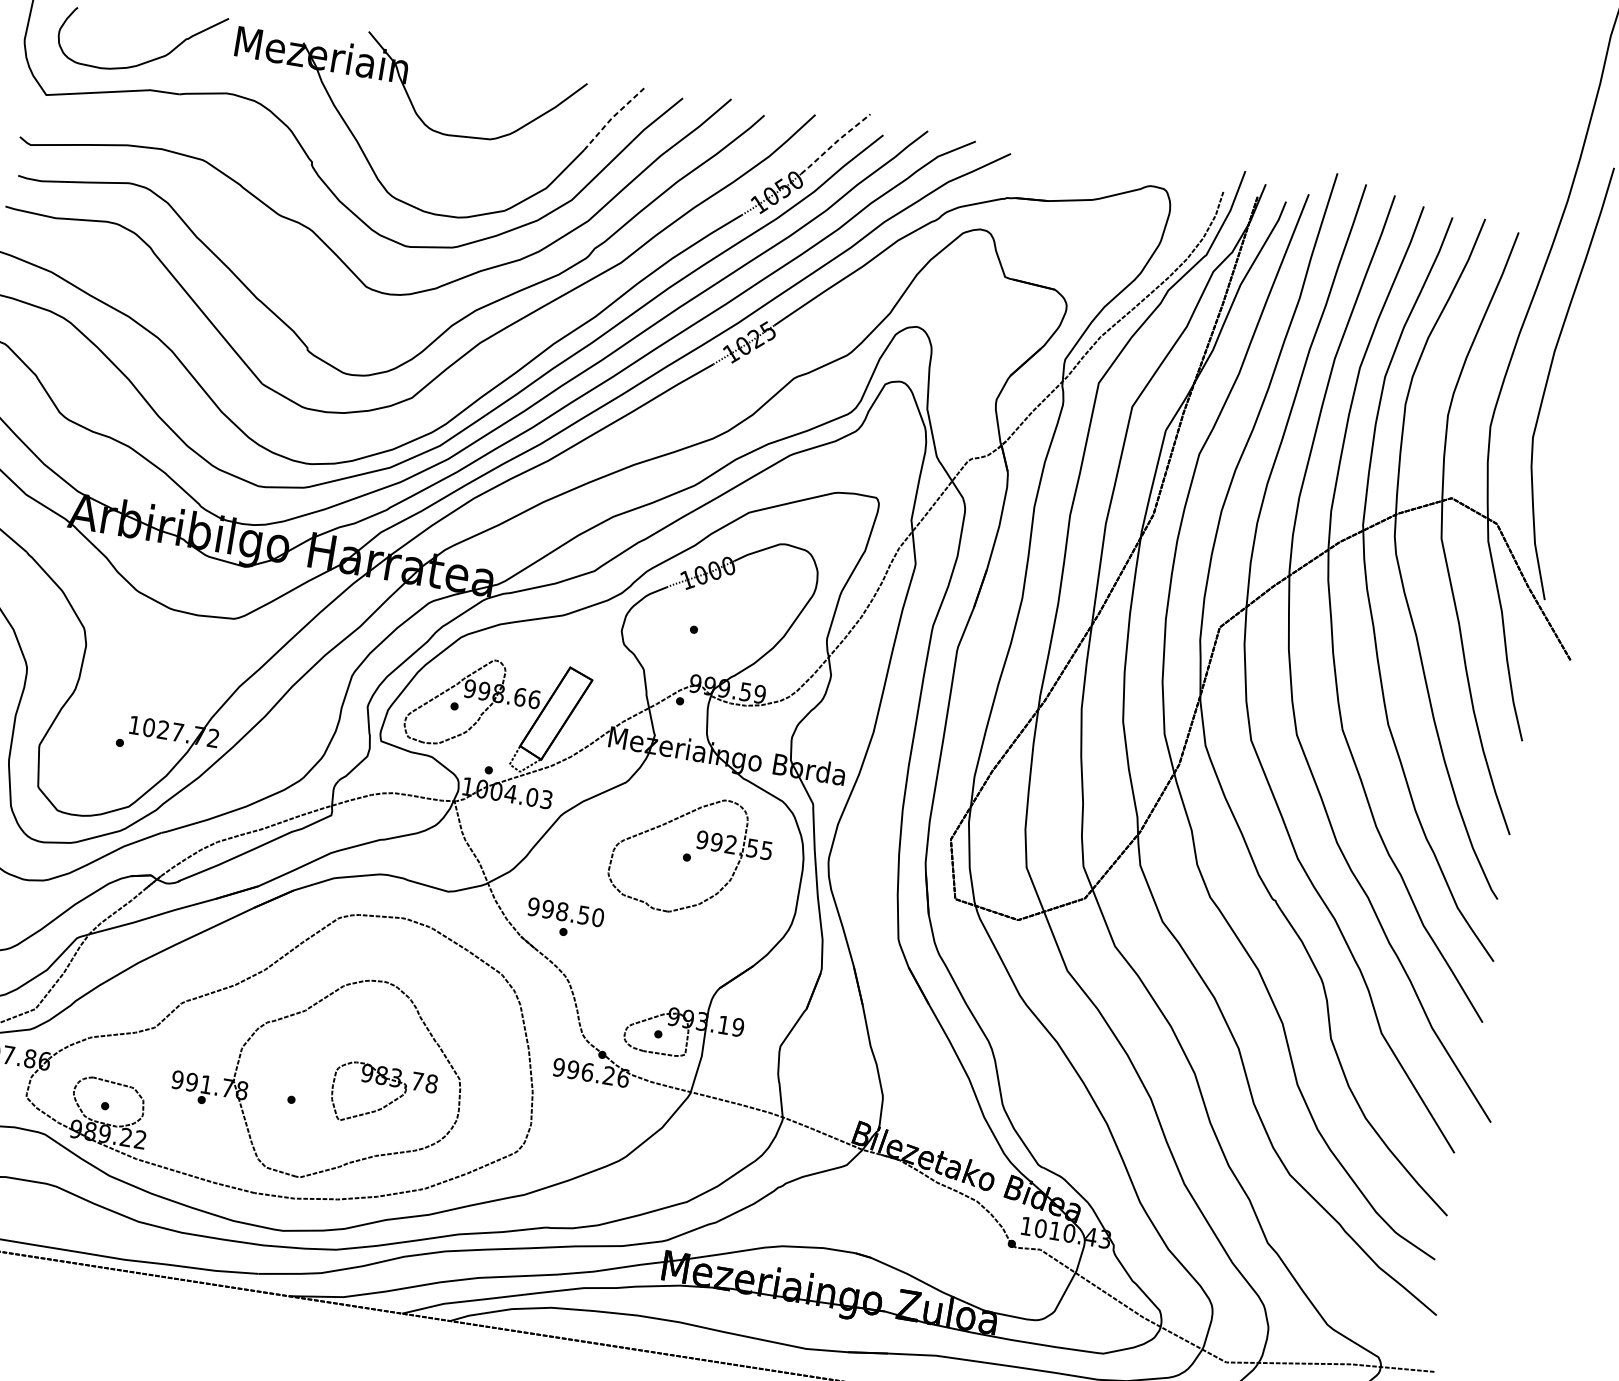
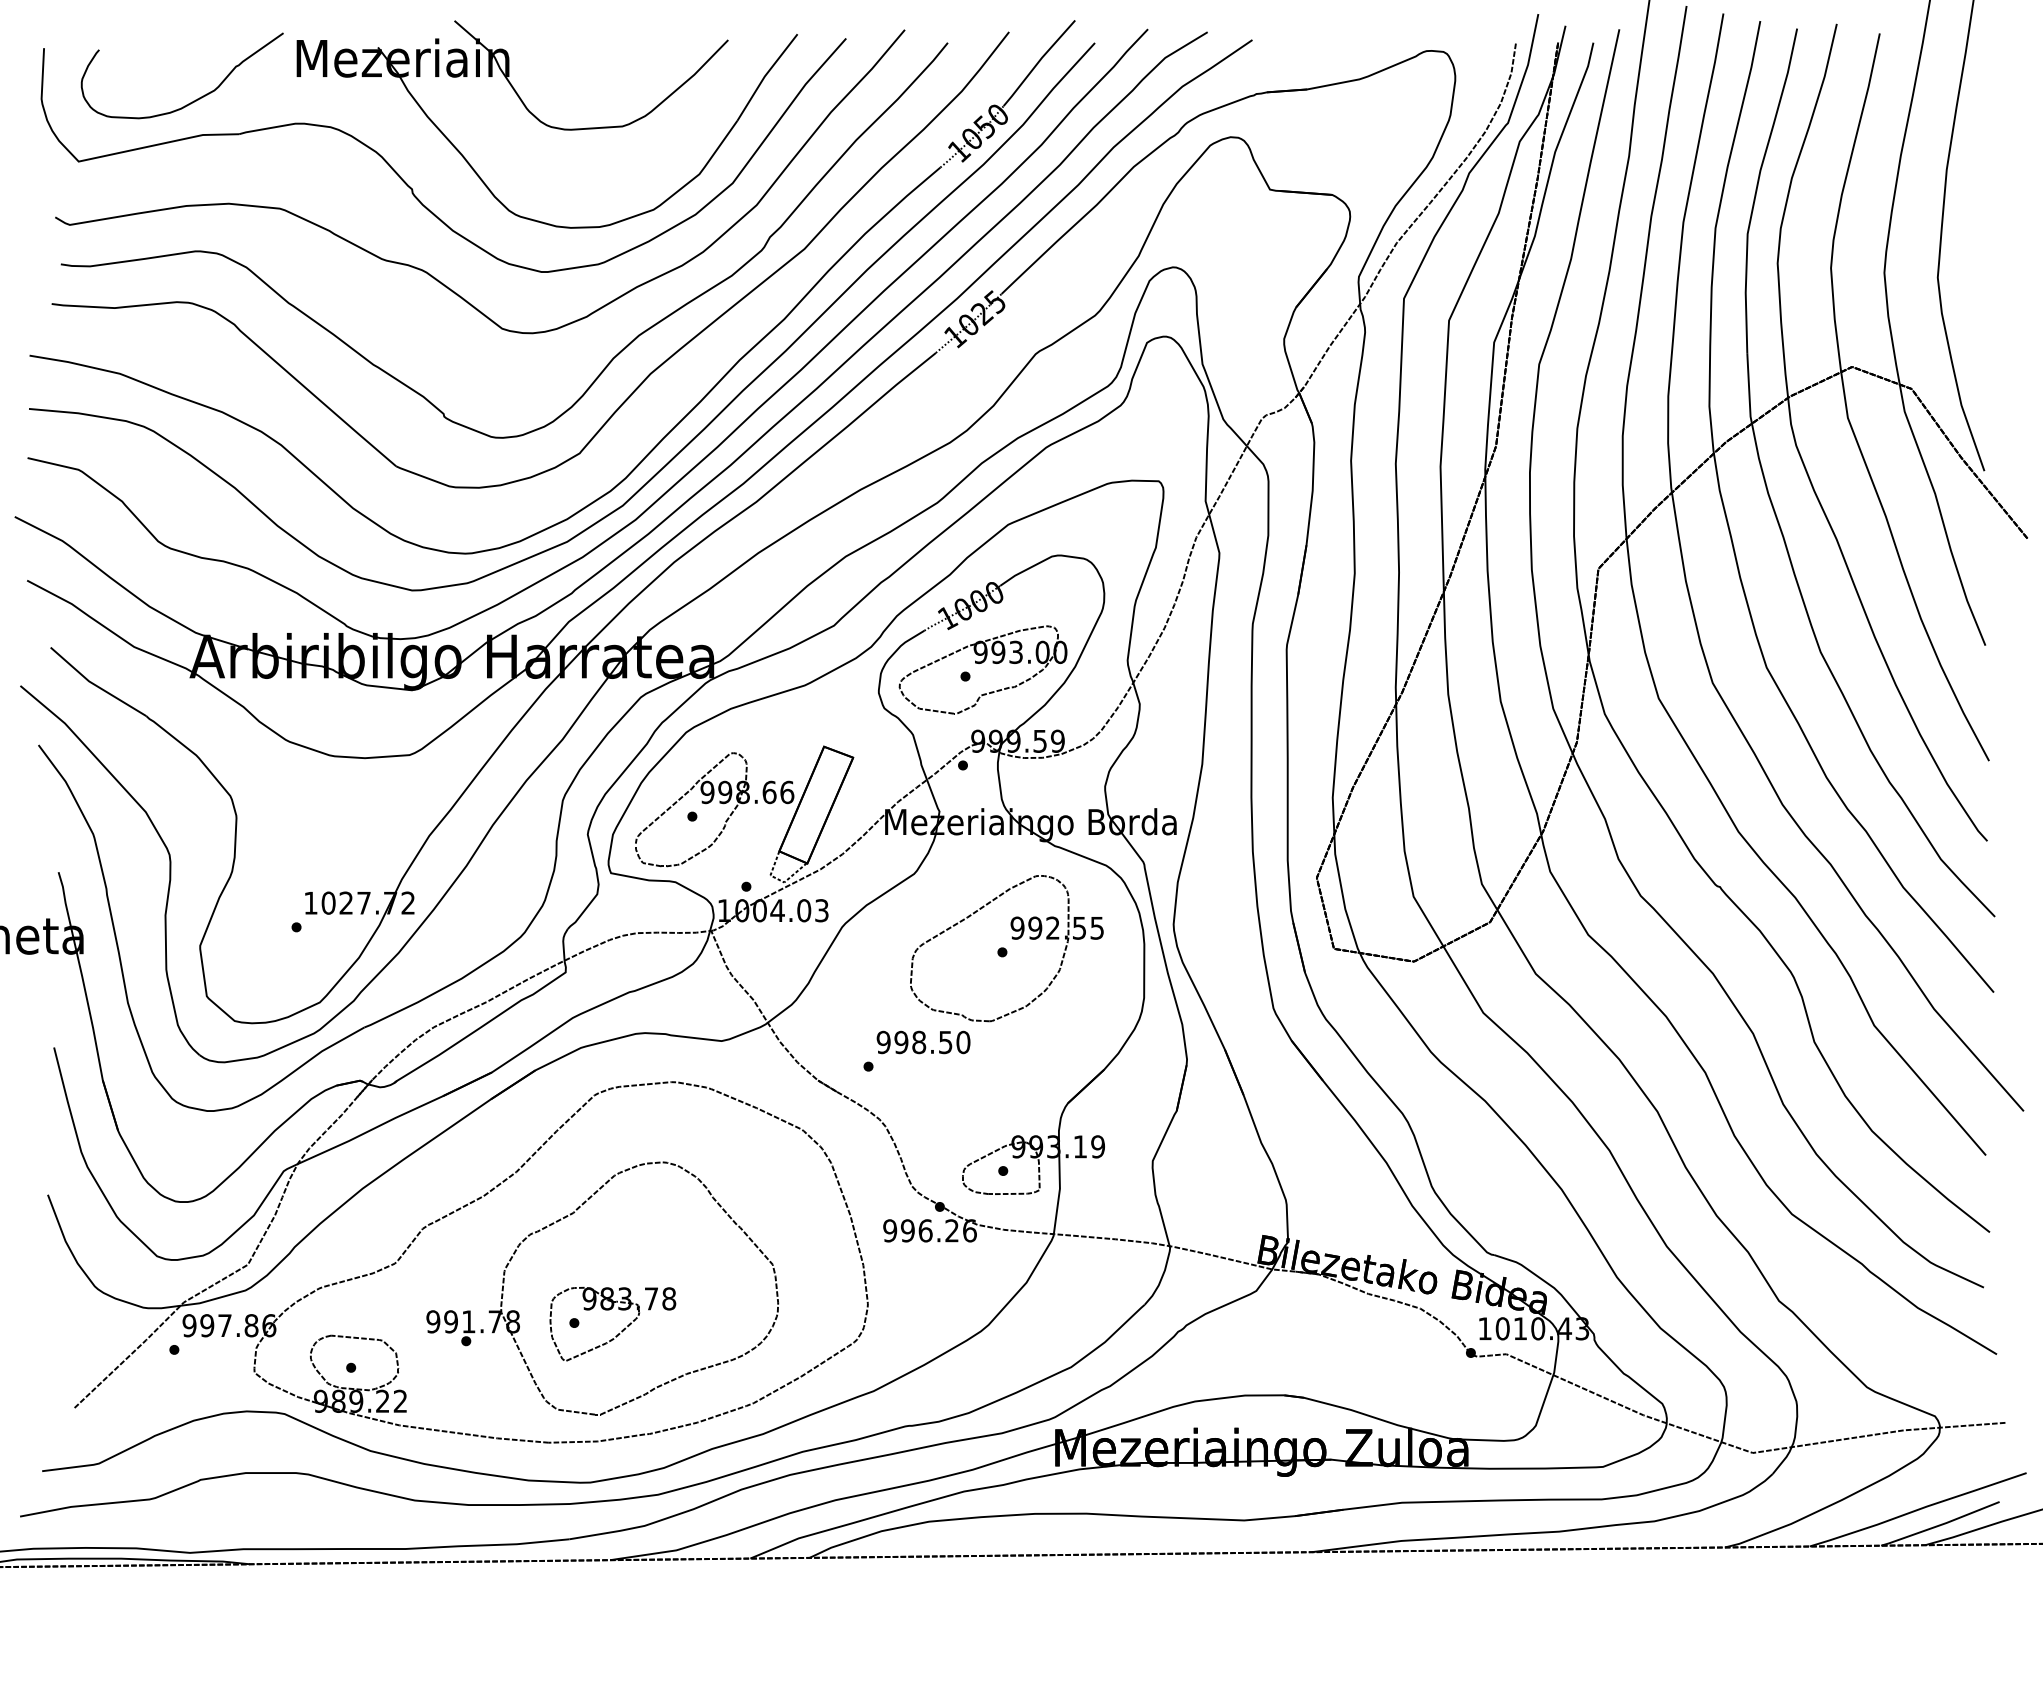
line: (611, 118) -> (764, 76), dashed -> solid
line: (835, 143) -> (1038, 62), dashed -> solid
part: (708, 626) -> (982, 669), added
text: (565, 912) -> (923, 1042), moved
part: (389, 1103) -> (621, 1330), moved

